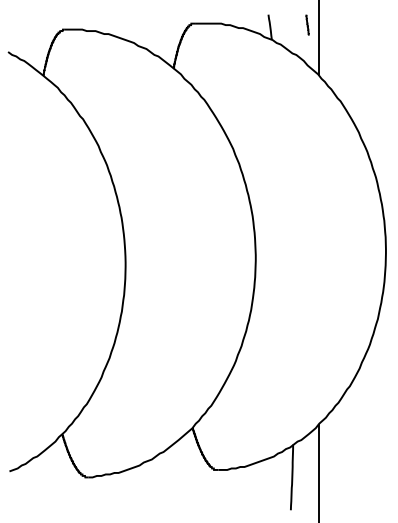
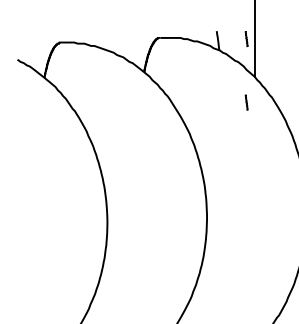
line: (307, 107) -> (246, 102), added

